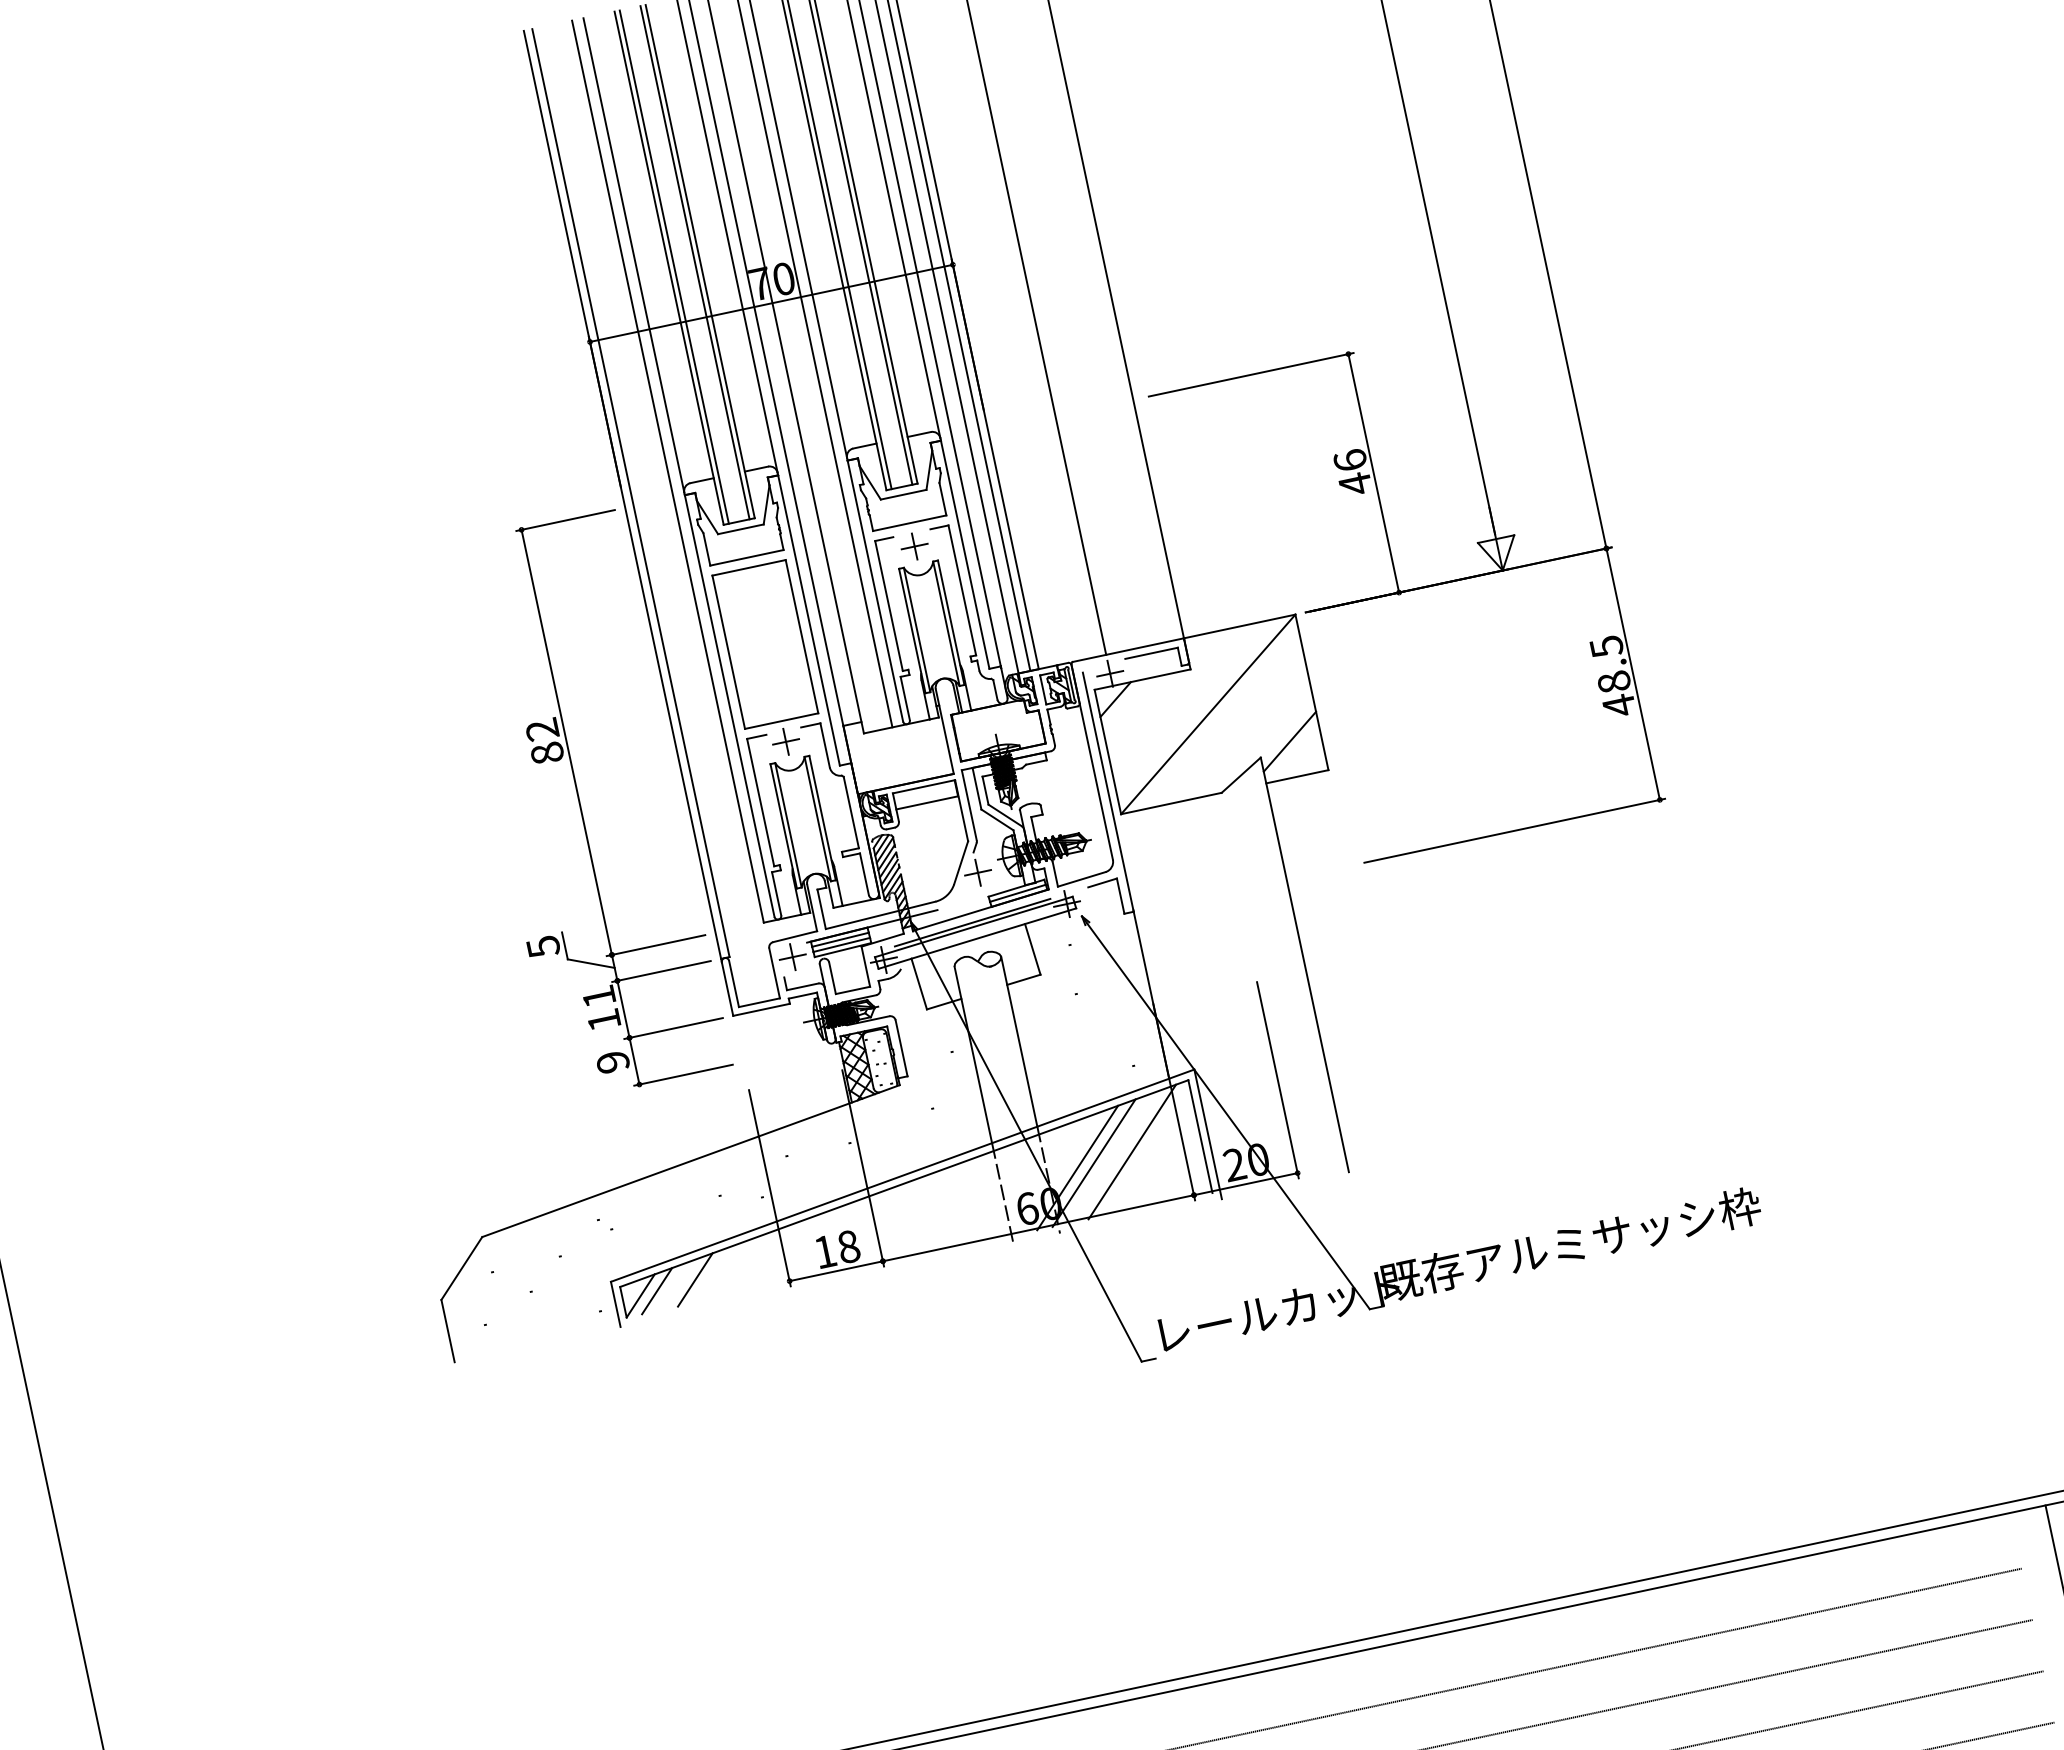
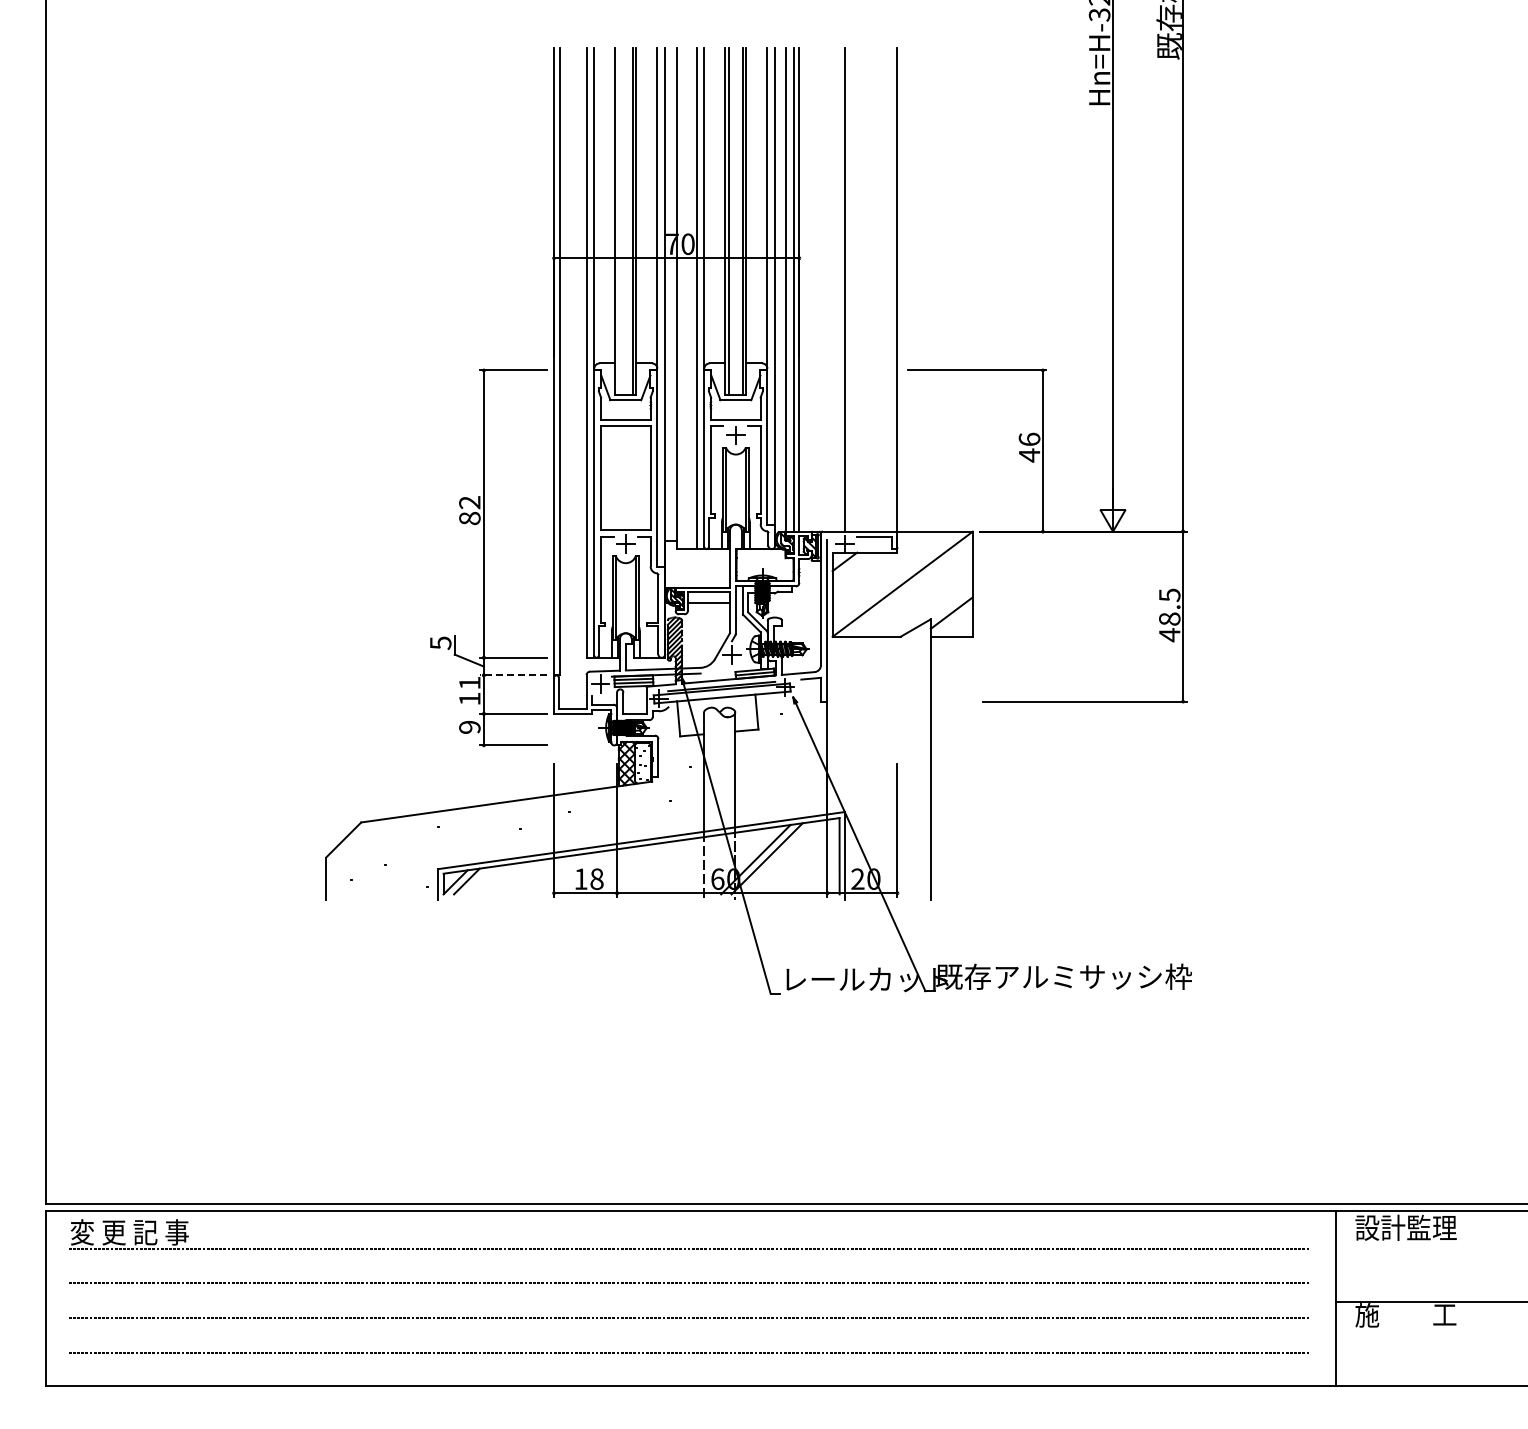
line: (673, 267) -> (618, 221), removed
line: (661, 971) -> (513, 675), solid -> dashed
line: (1130, 1151) -> (792, 856), removed
line: (695, 1279) -> (493, 879), removed

